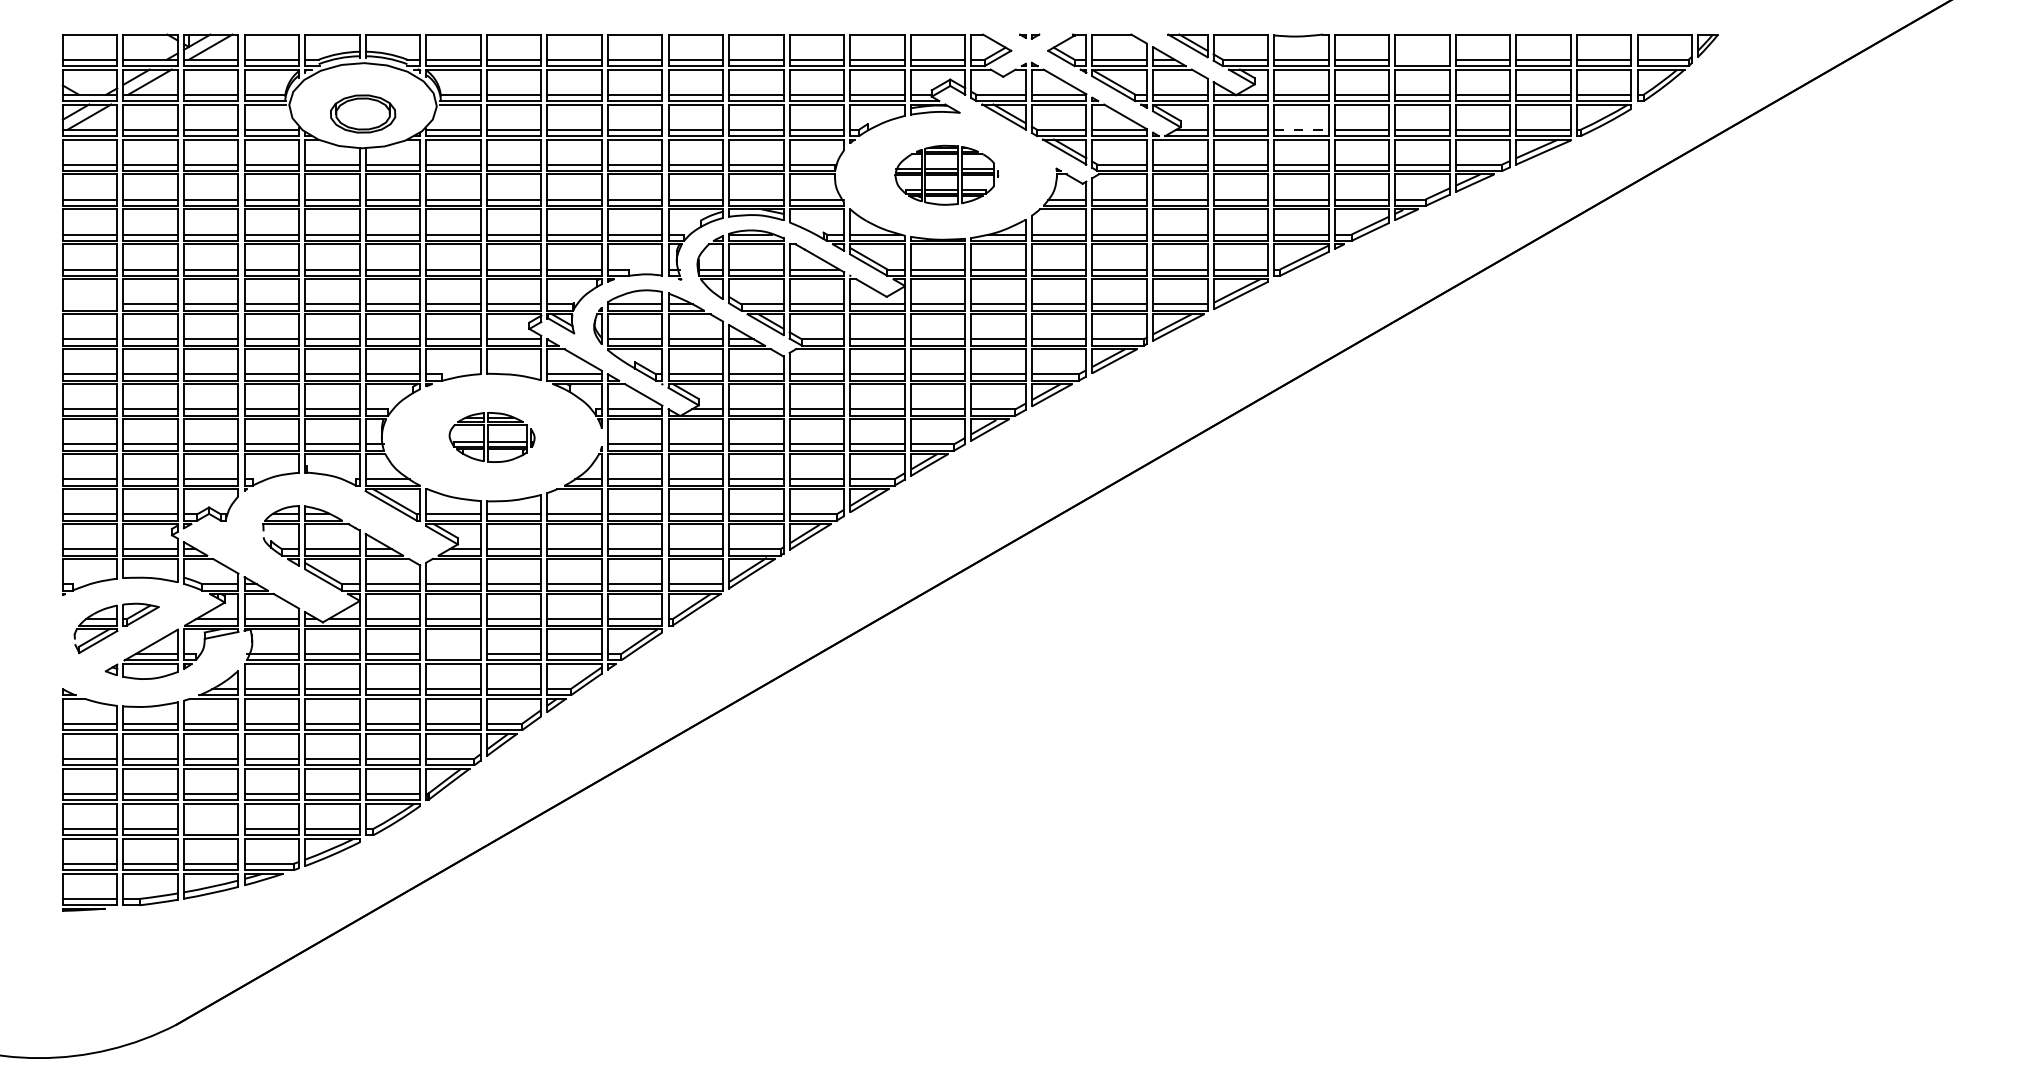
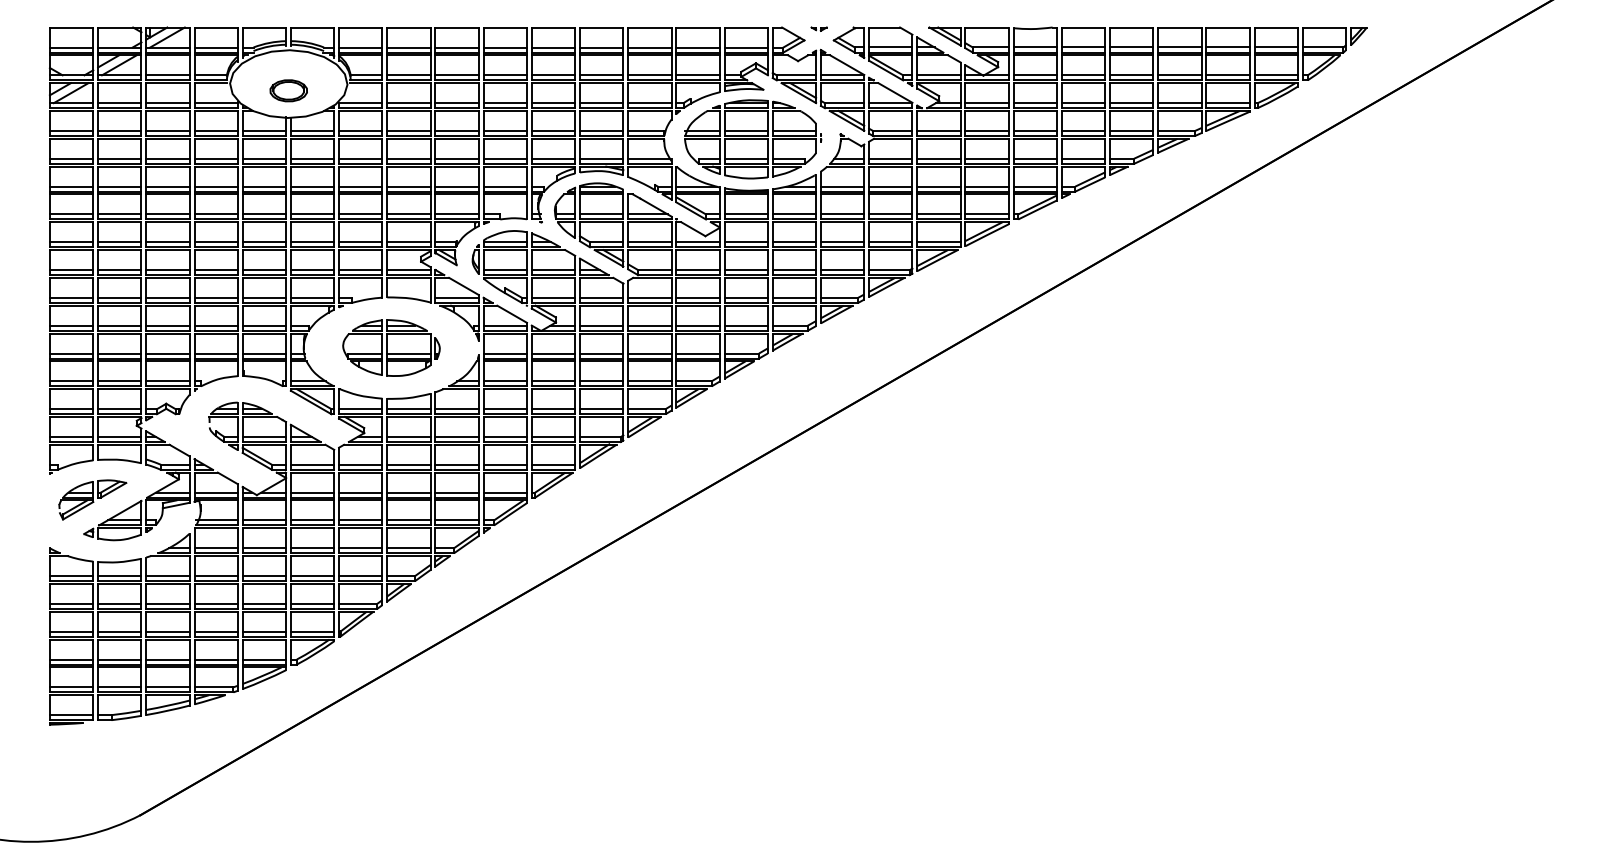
line: (1422, 59) -> (1131, 47), added
part: (362, 114) -> (288, 91), size x0.71
line: (1301, 129) -> (1035, 103), dashed -> solid
part: (946, 175) -> (752, 139), size x1.67
line: (89, 304) -> (71, 242), added
part: (491, 437) -> (390, 348), size x1.43
line: (453, 654) -> (360, 520), added
line: (210, 828) -> (167, 659), added

